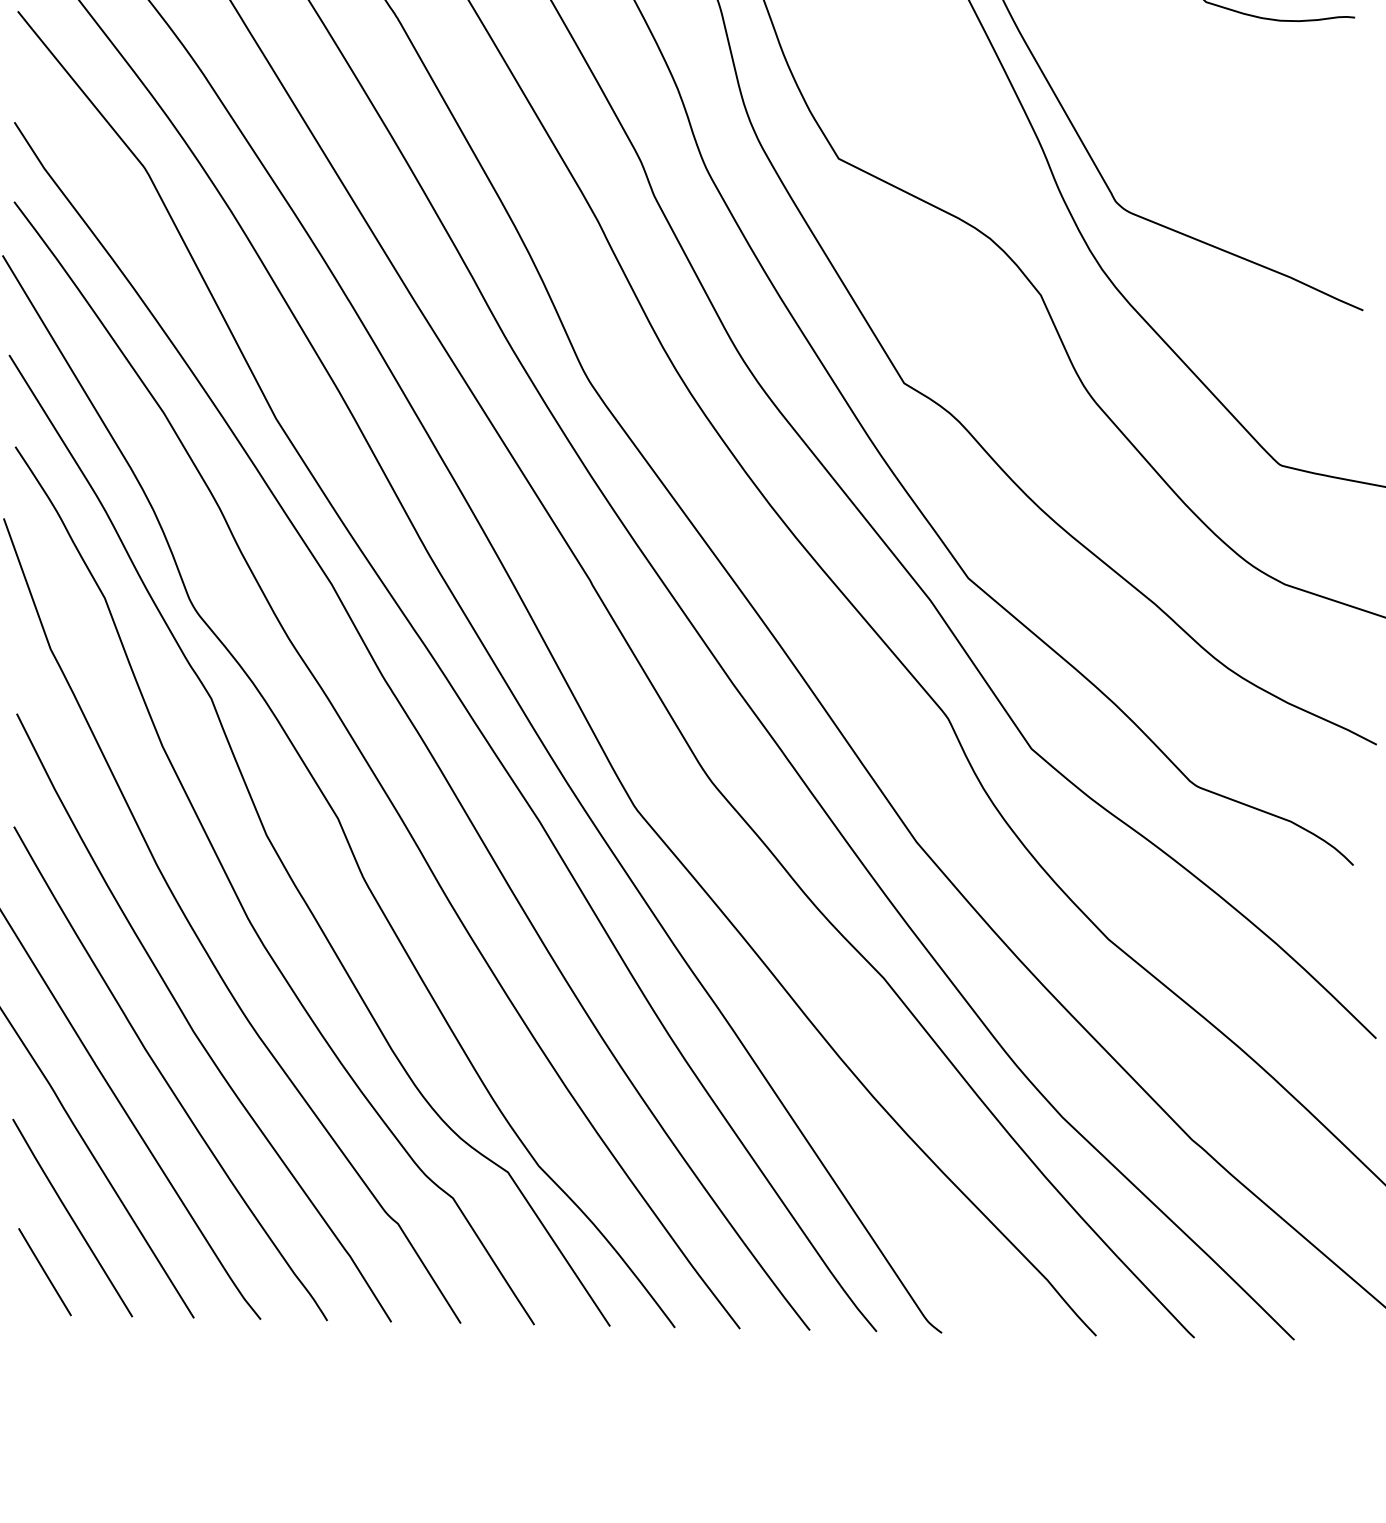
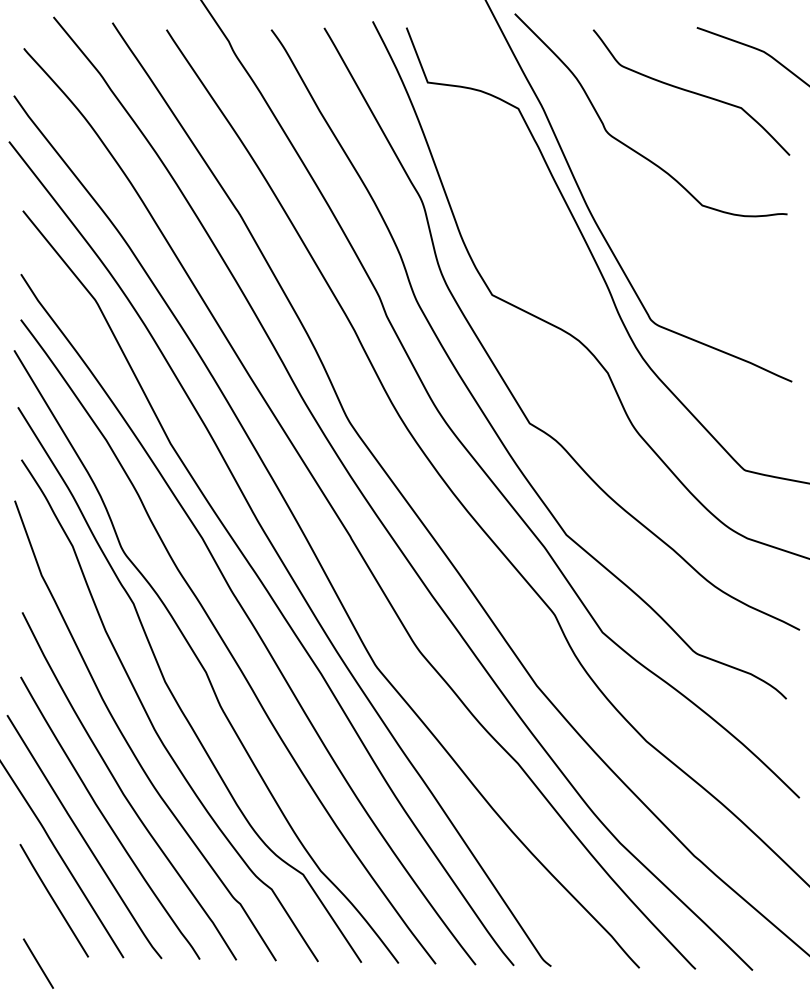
line: (43, 1271) -> (37, 963), moved

